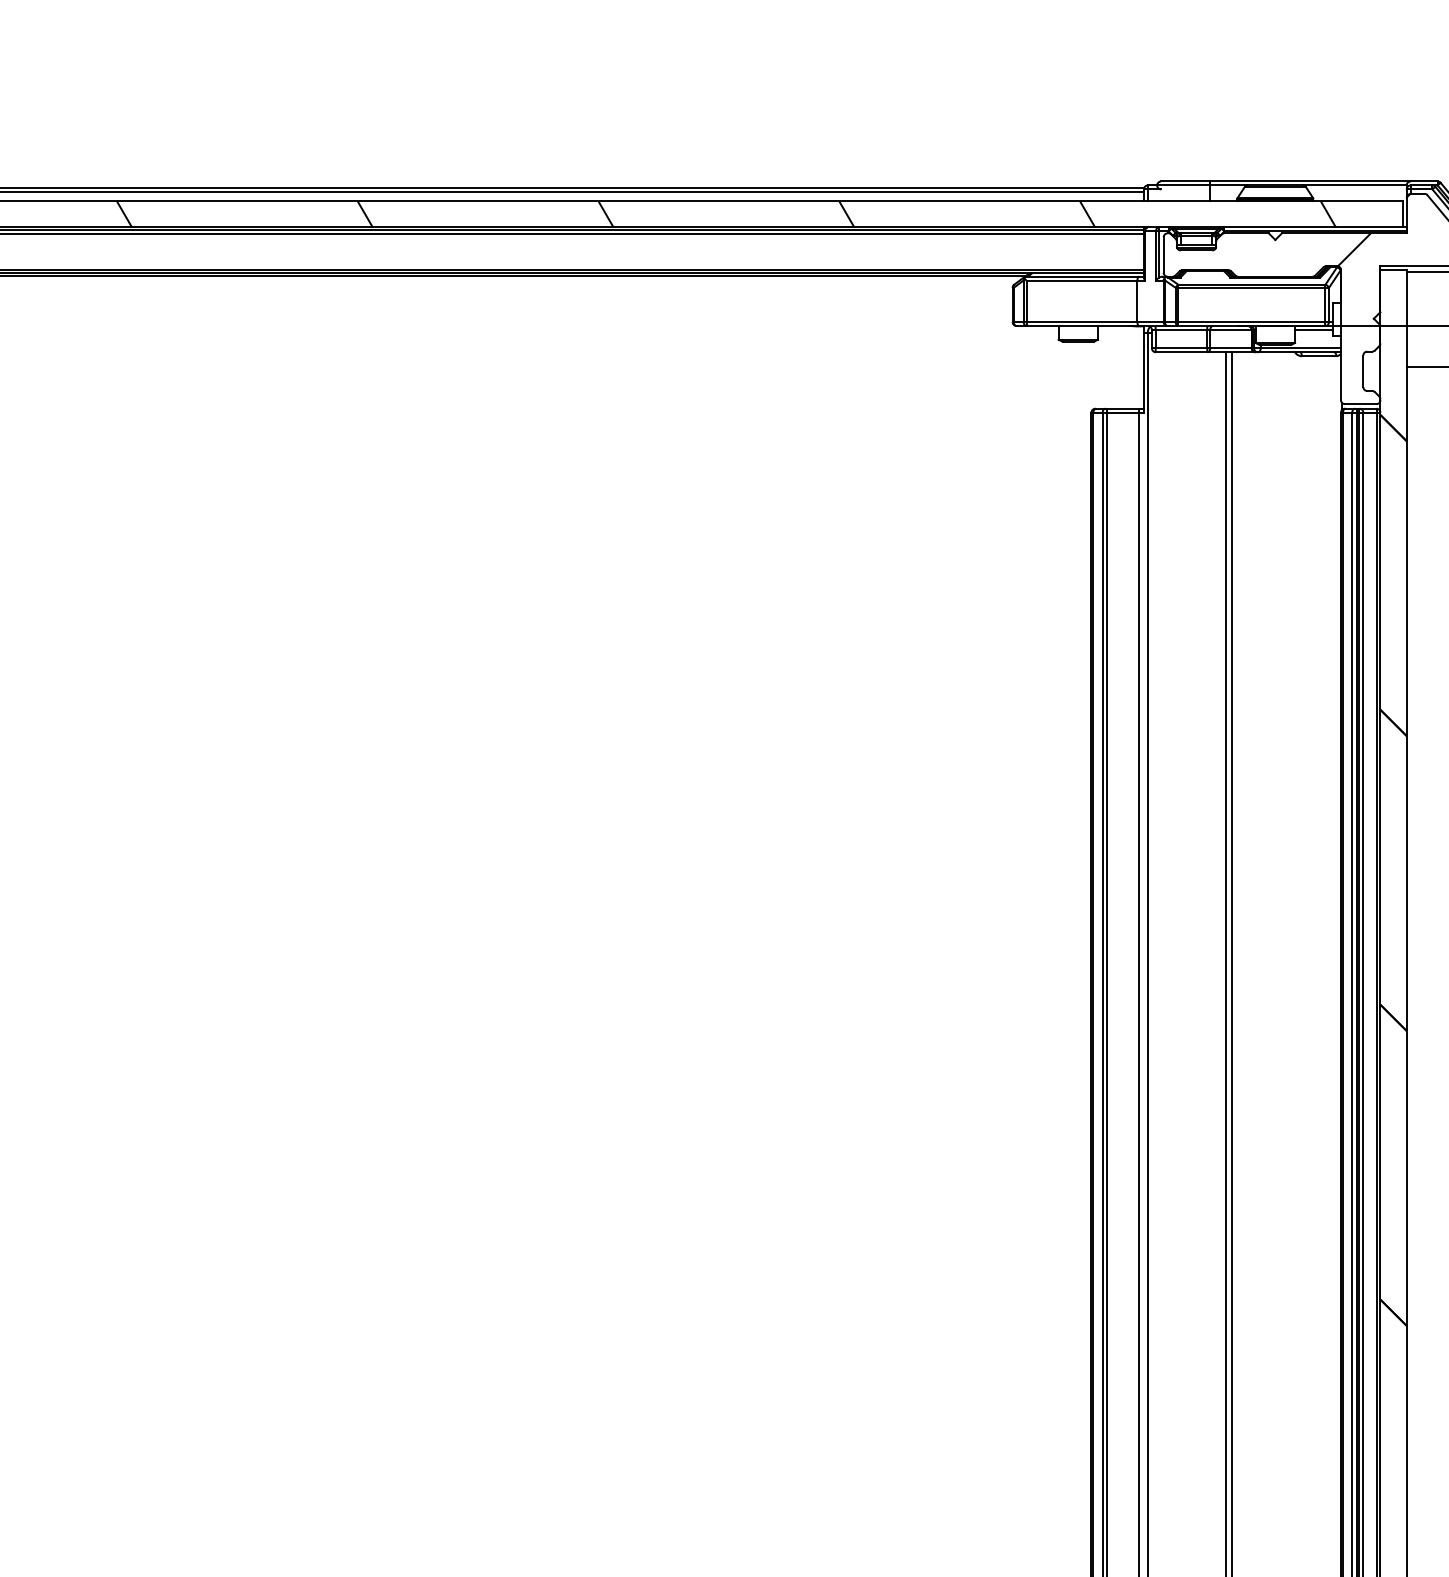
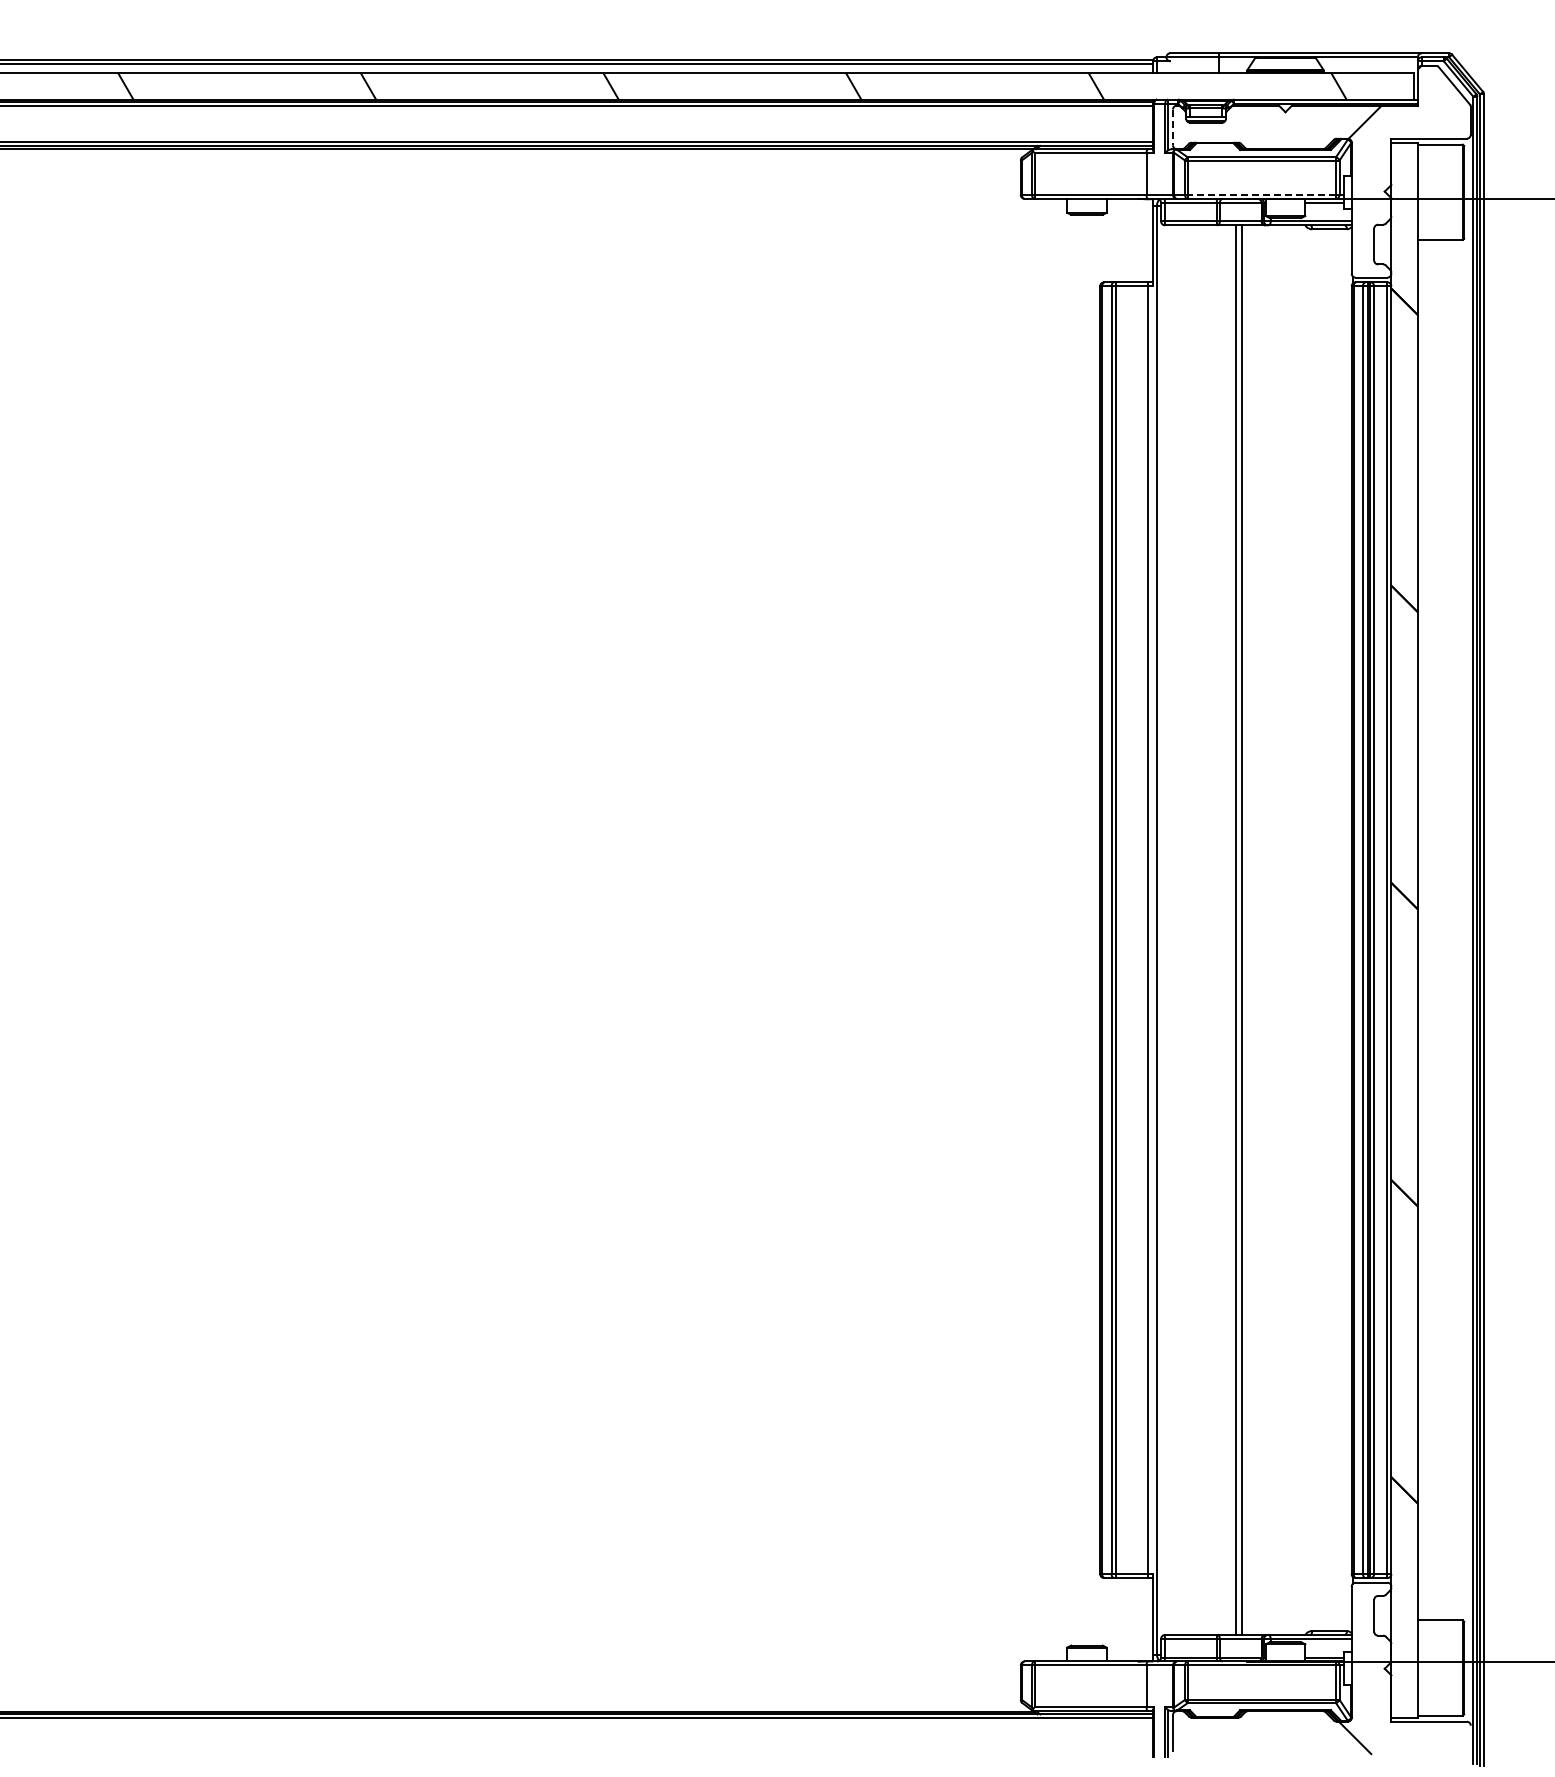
line: (1164, 255) -> (1173, 127), solid -> dashed
line: (1251, 321) -> (1261, 194), solid -> dashed

